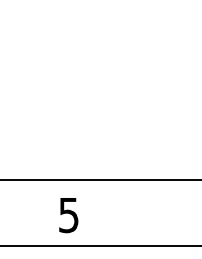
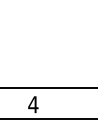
text: (69, 214) -> (33, 104), 5 -> 4

